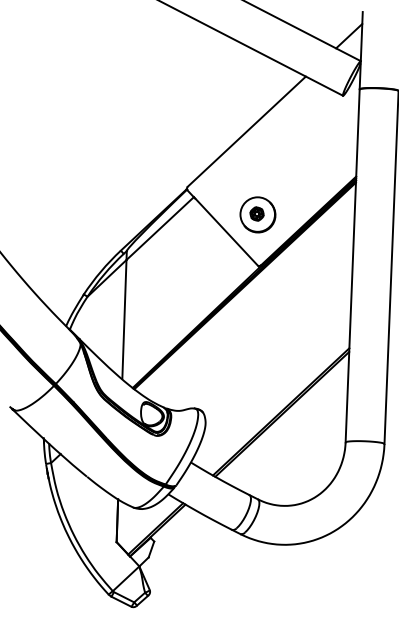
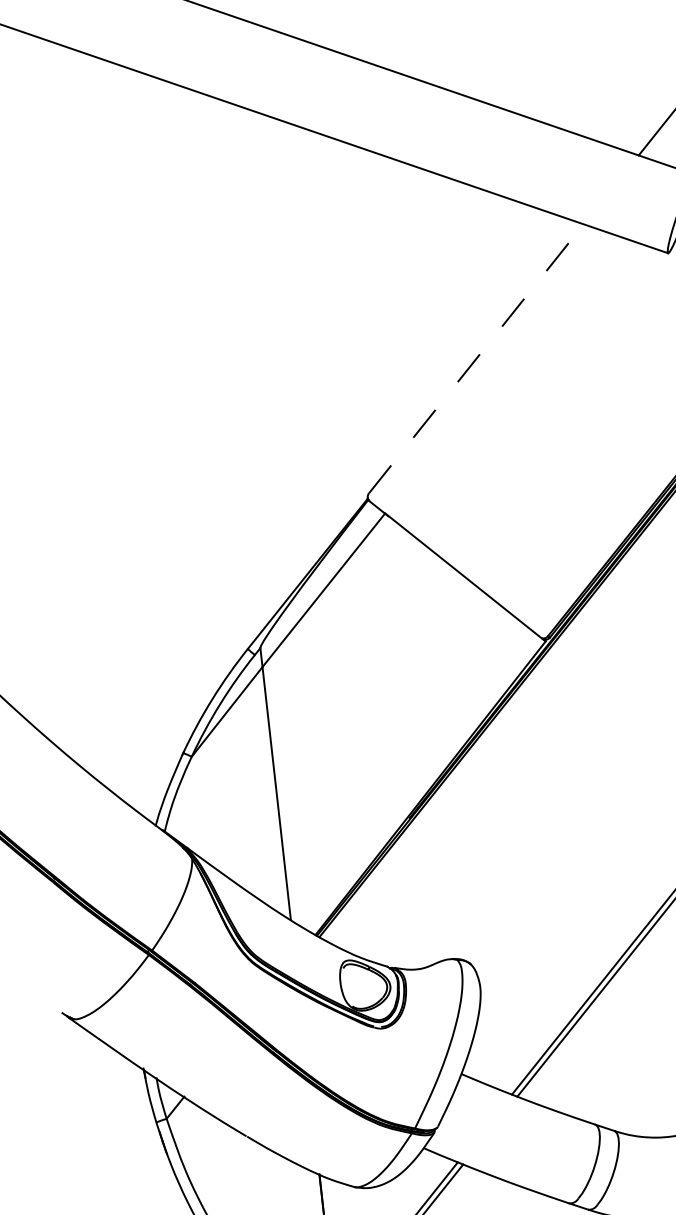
line: (246, 131) -> (475, 358), solid -> dashed
part: (257, 214) -> (524, 530), removed

